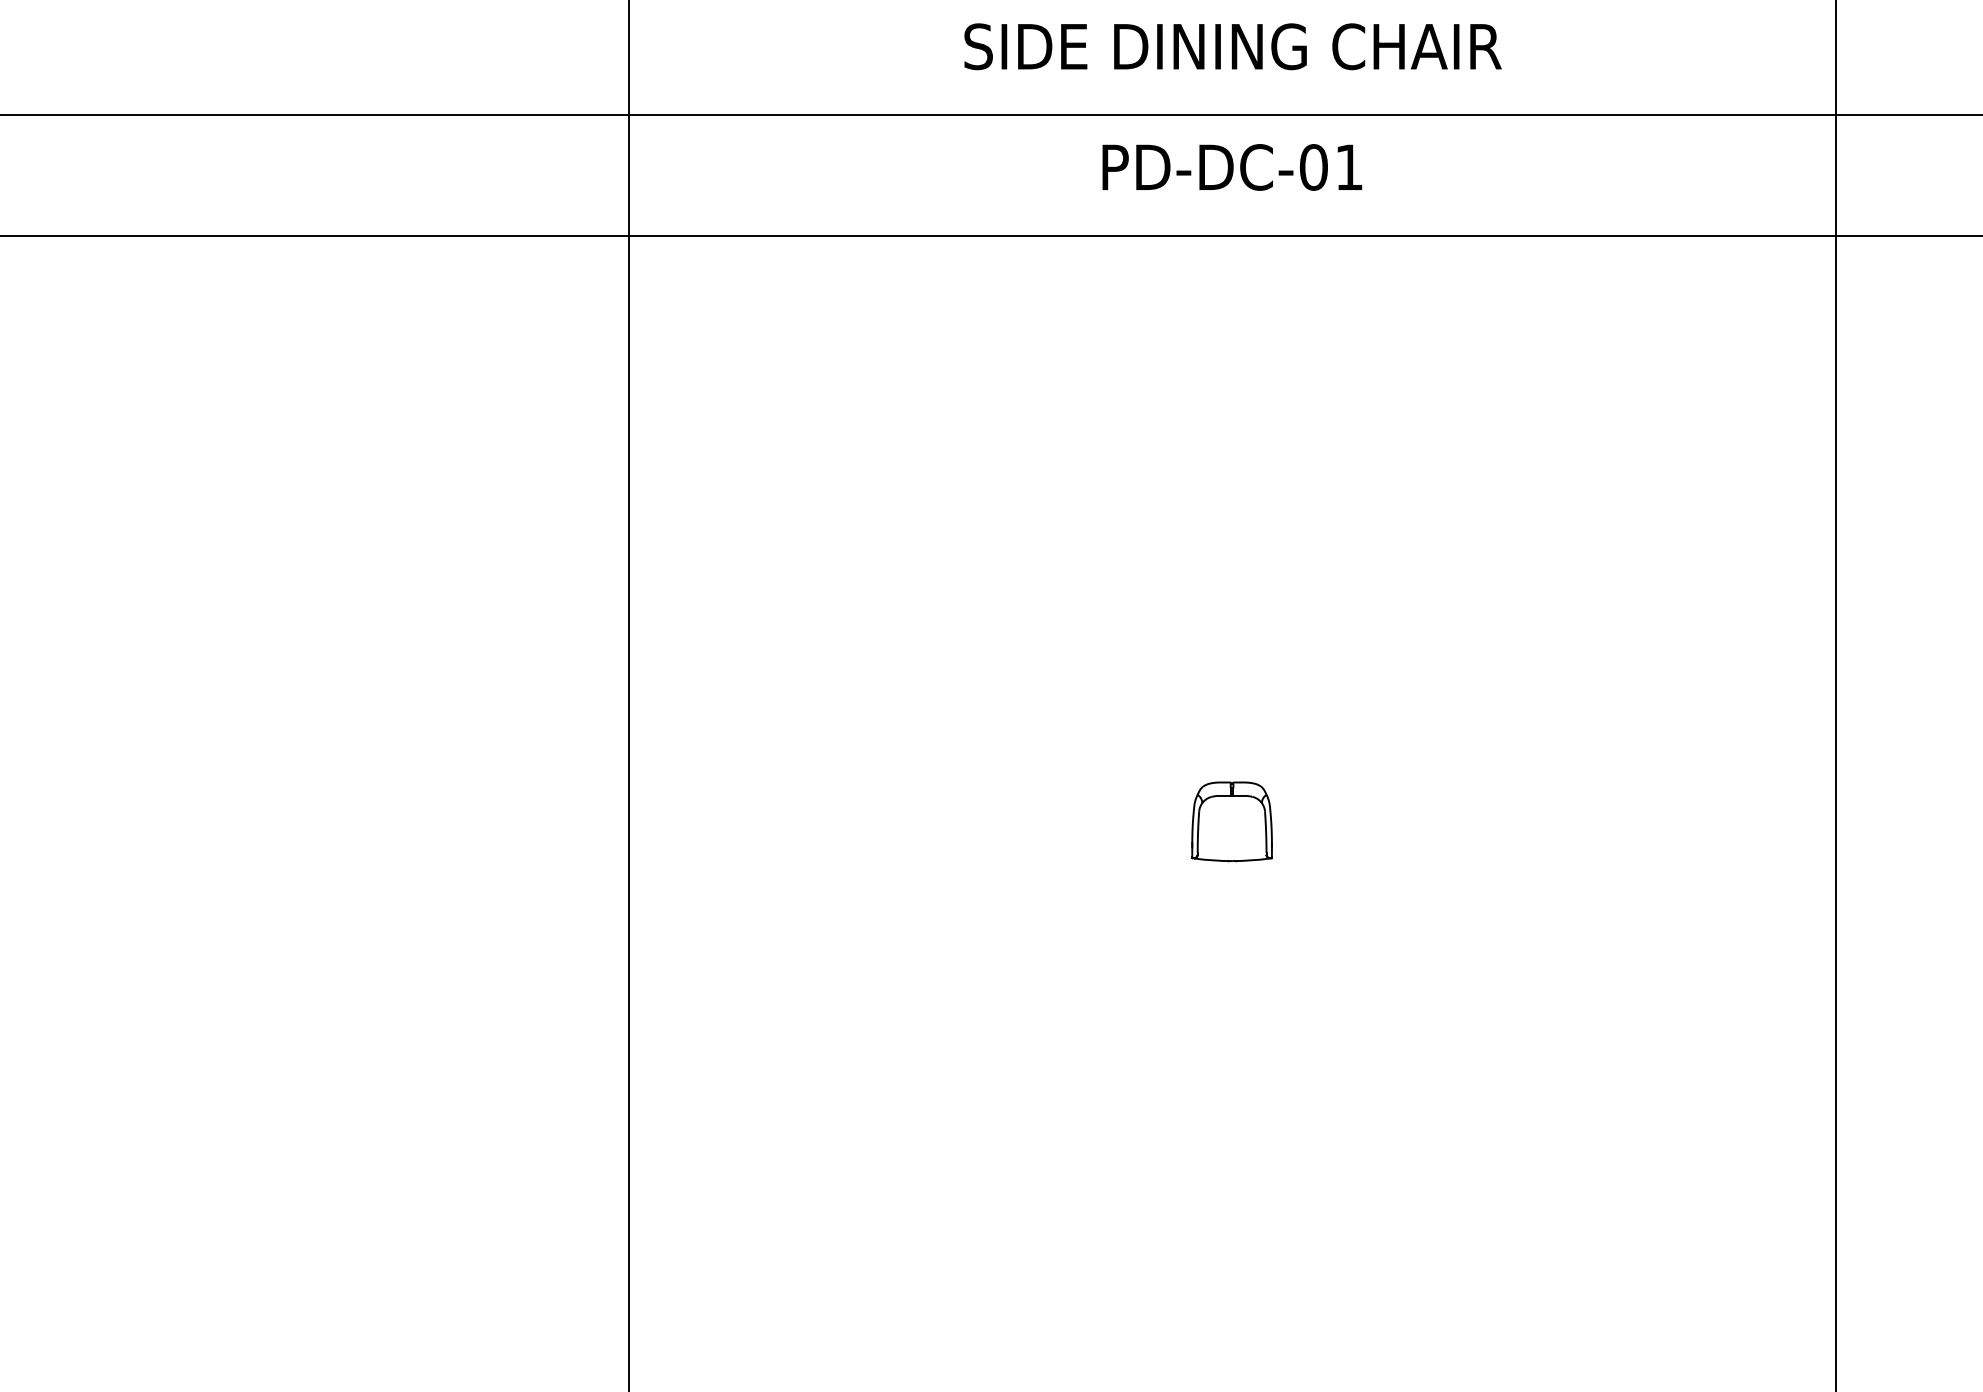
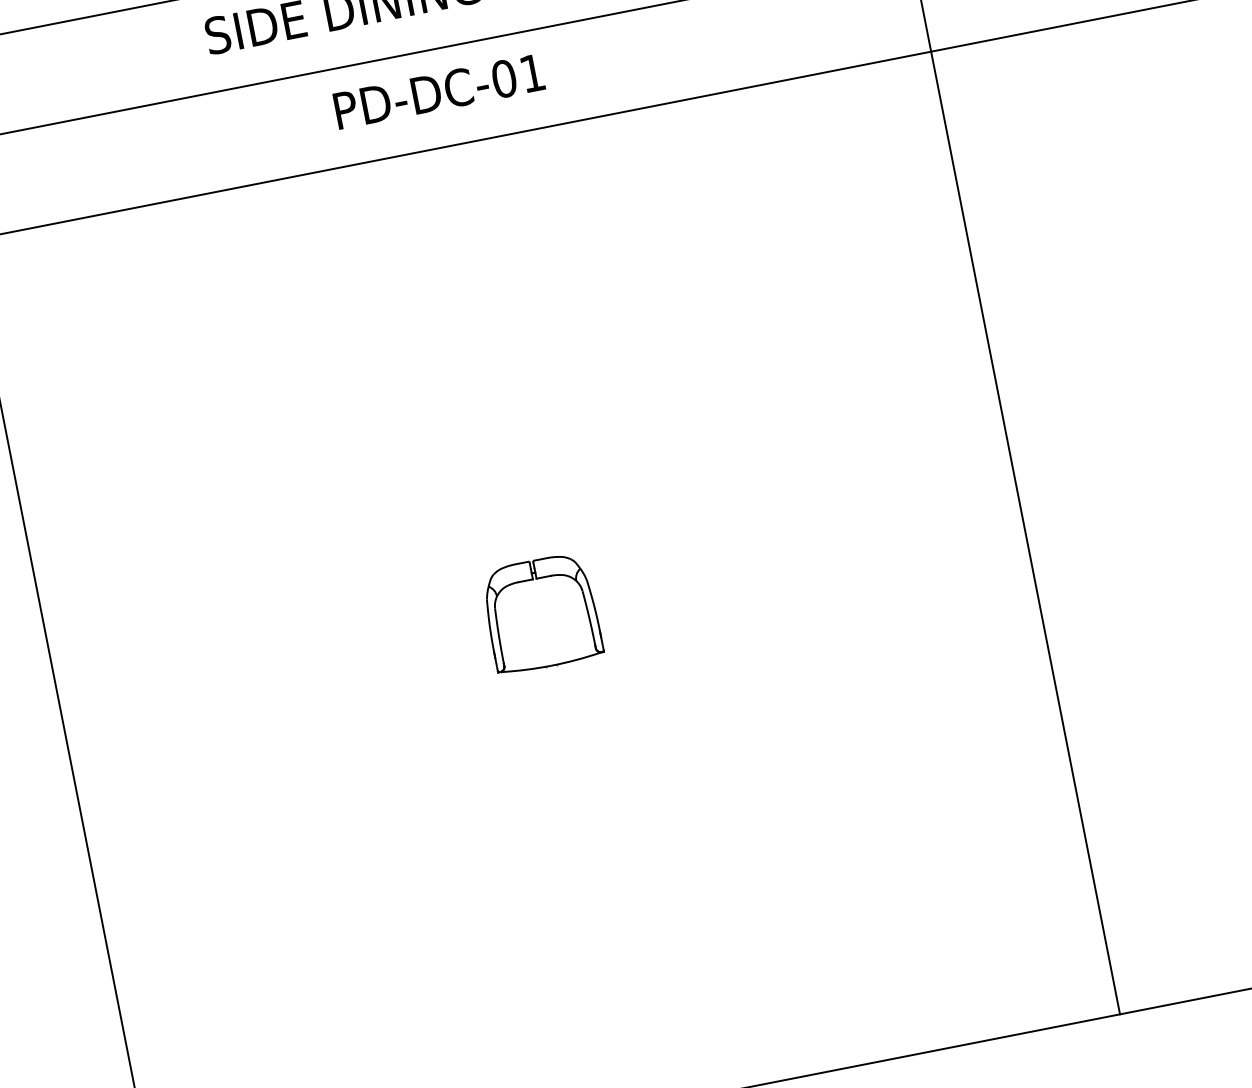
part: (1231, 821) -> (540, 613), size x1.67

